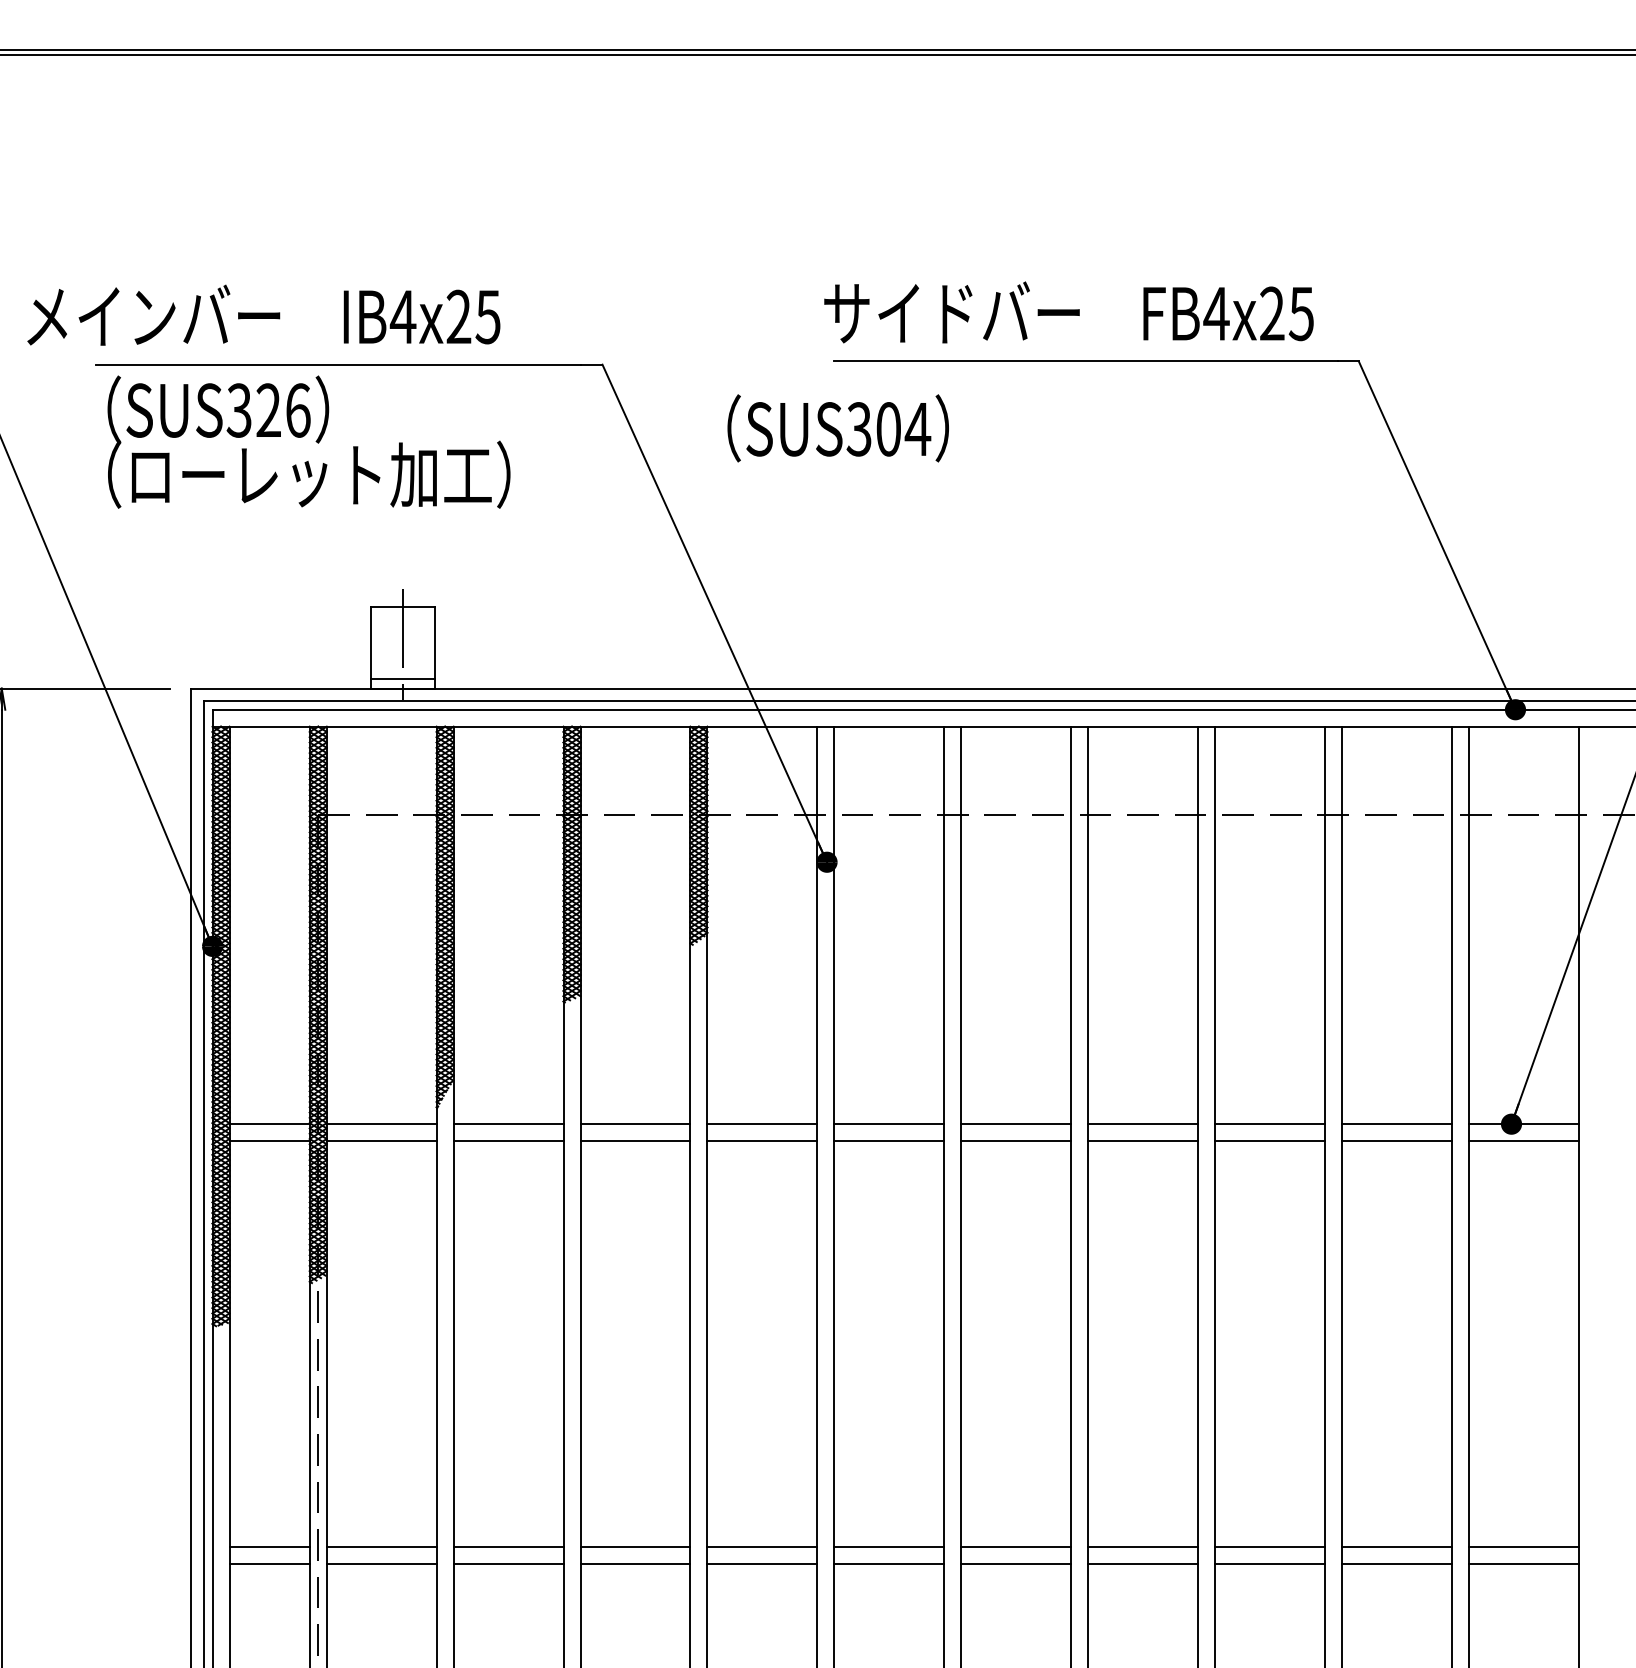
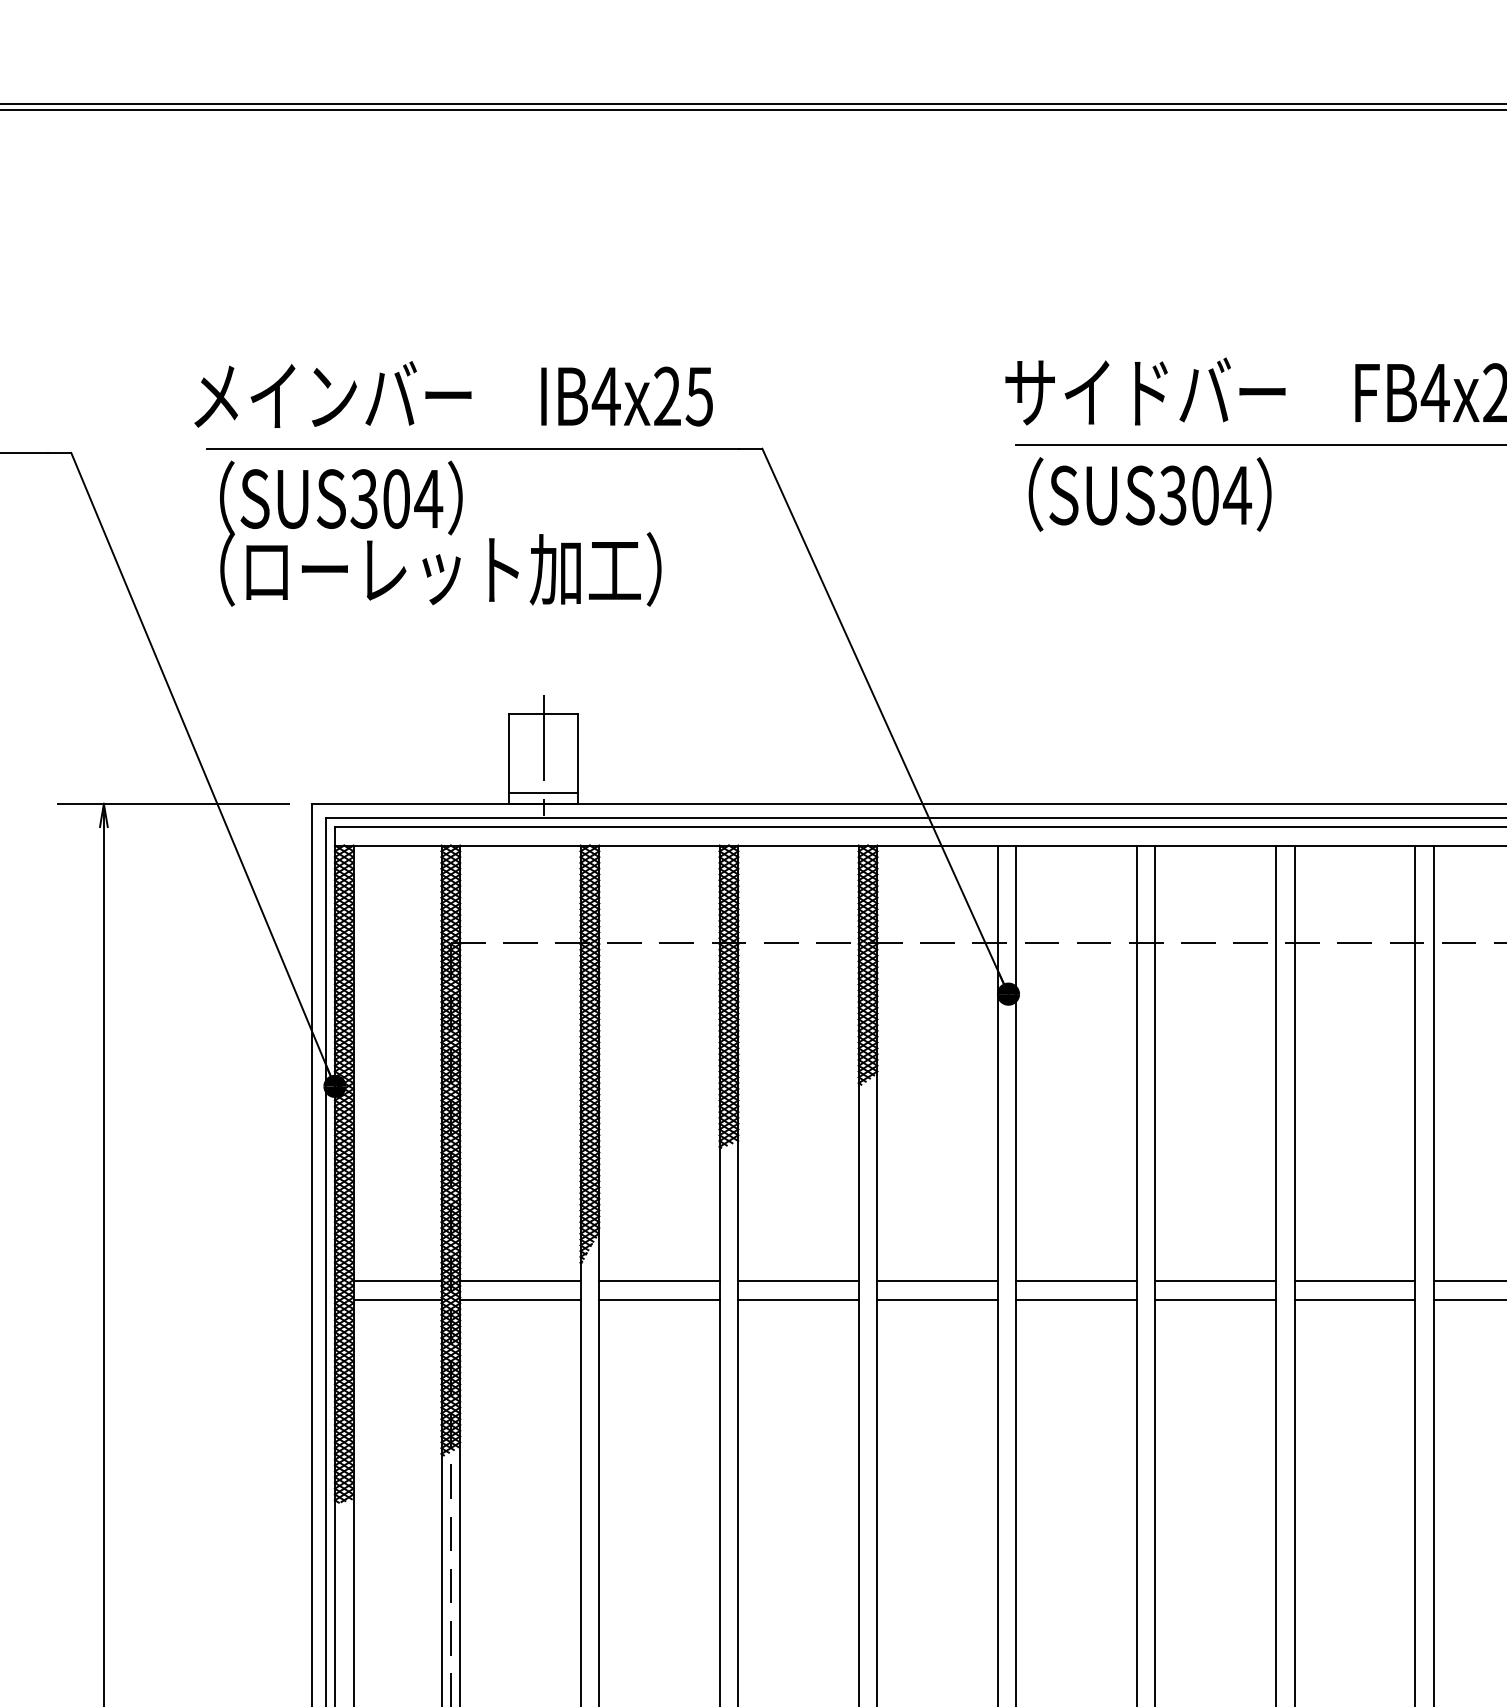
text: (263, 314) -> (453, 393), moved
text: (283, 410) -> (412, 498), SUS326 -> SUS304
text: (837, 428) -> (1149, 494), moved

